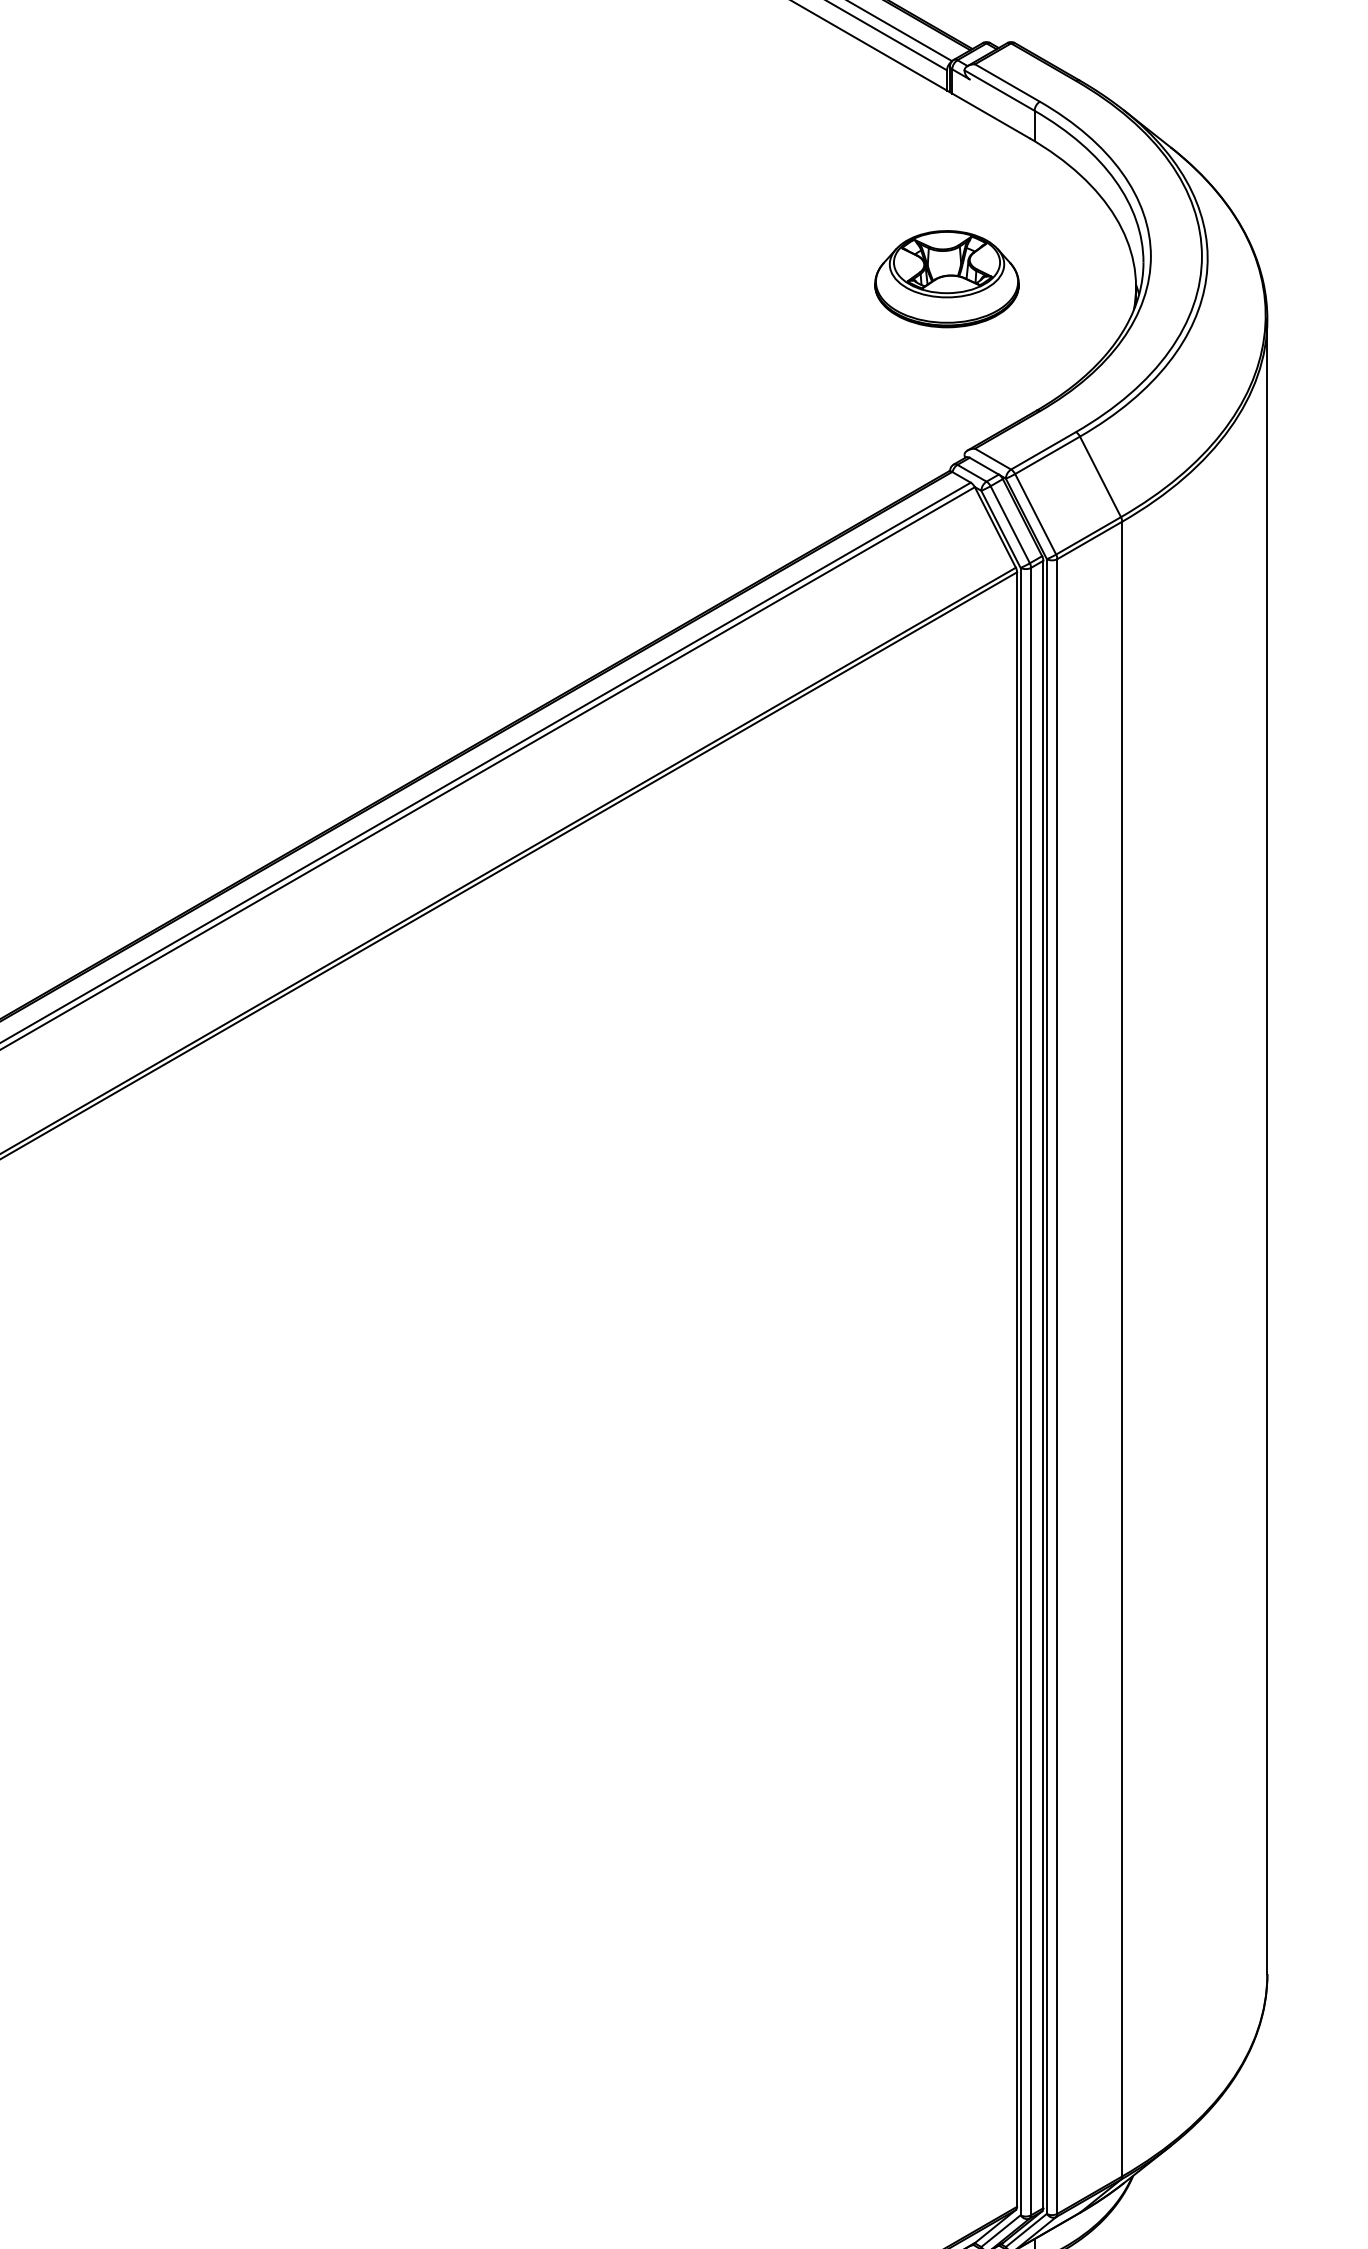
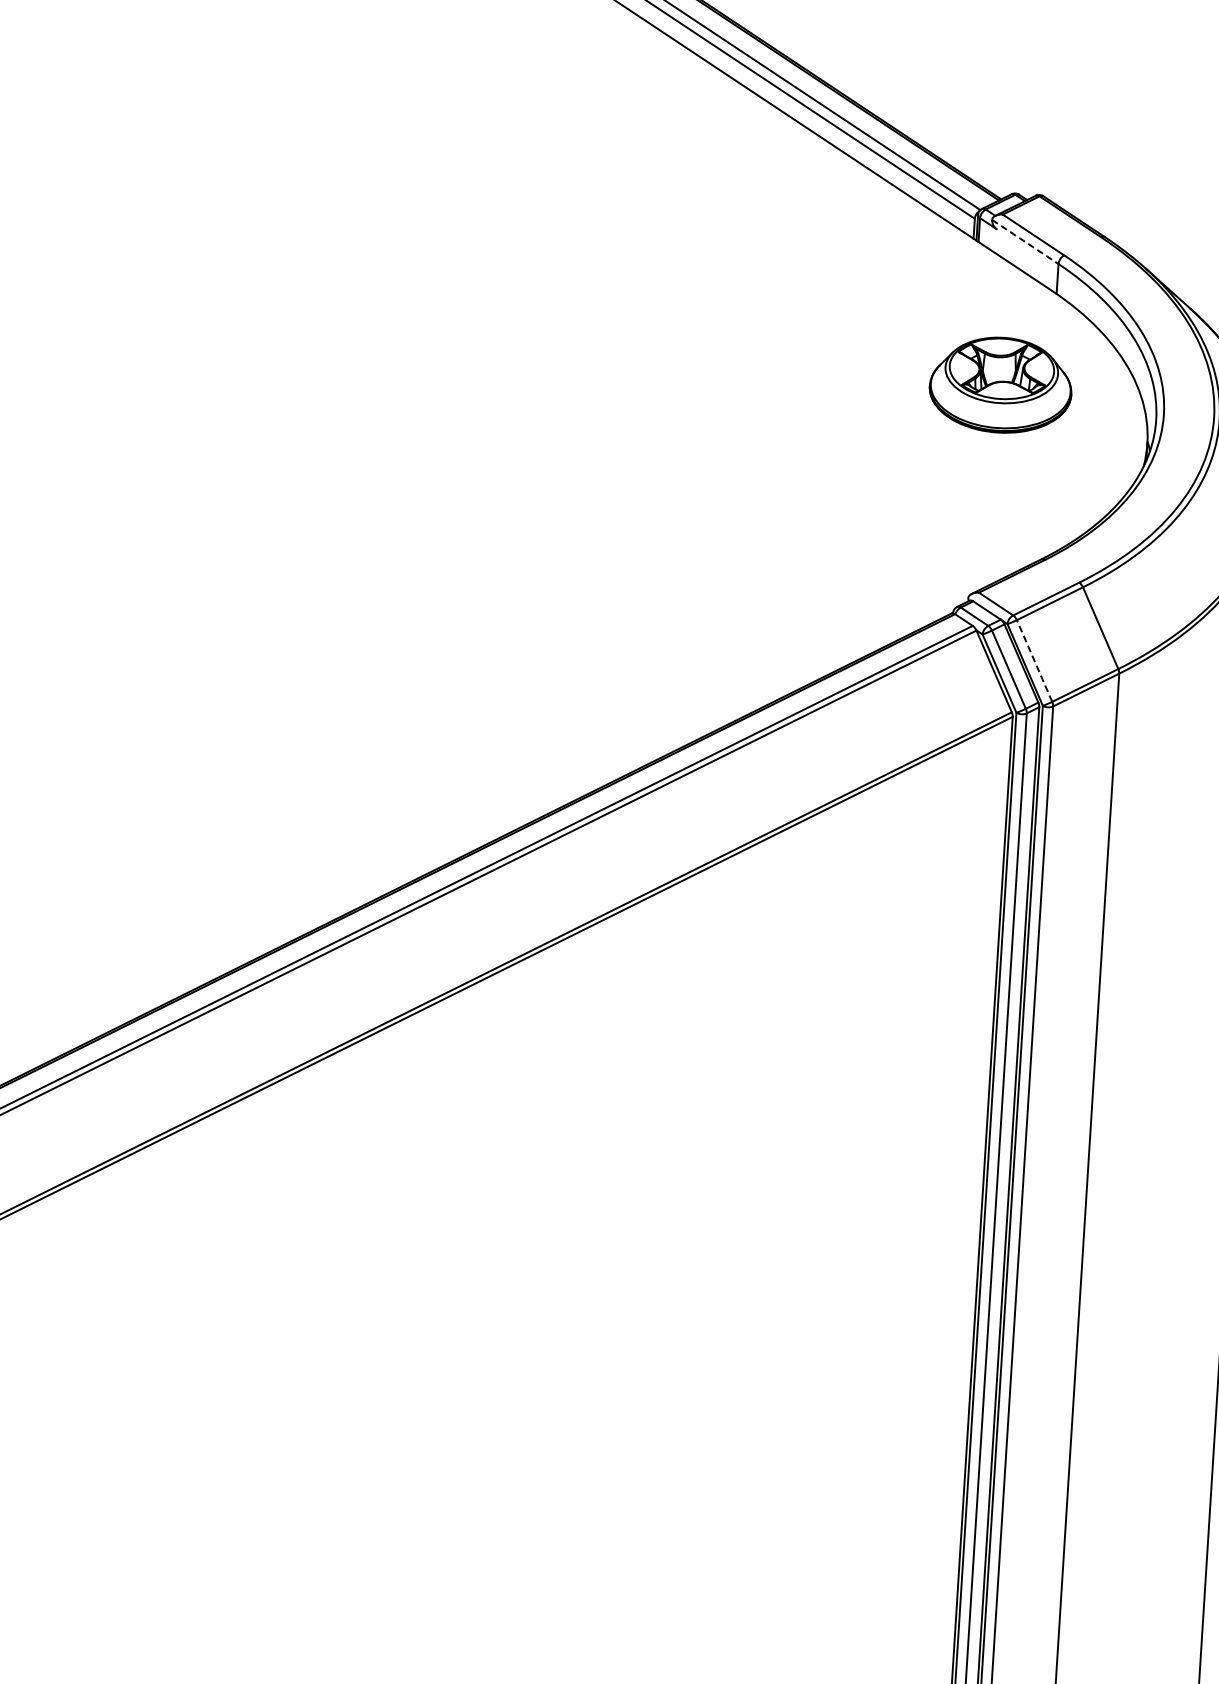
line: (1000, 90) -> (1026, 241), solid -> dashed
part: (946, 279) -> (1000, 385), moved
line: (1035, 513) -> (1034, 660), solid -> dashed

